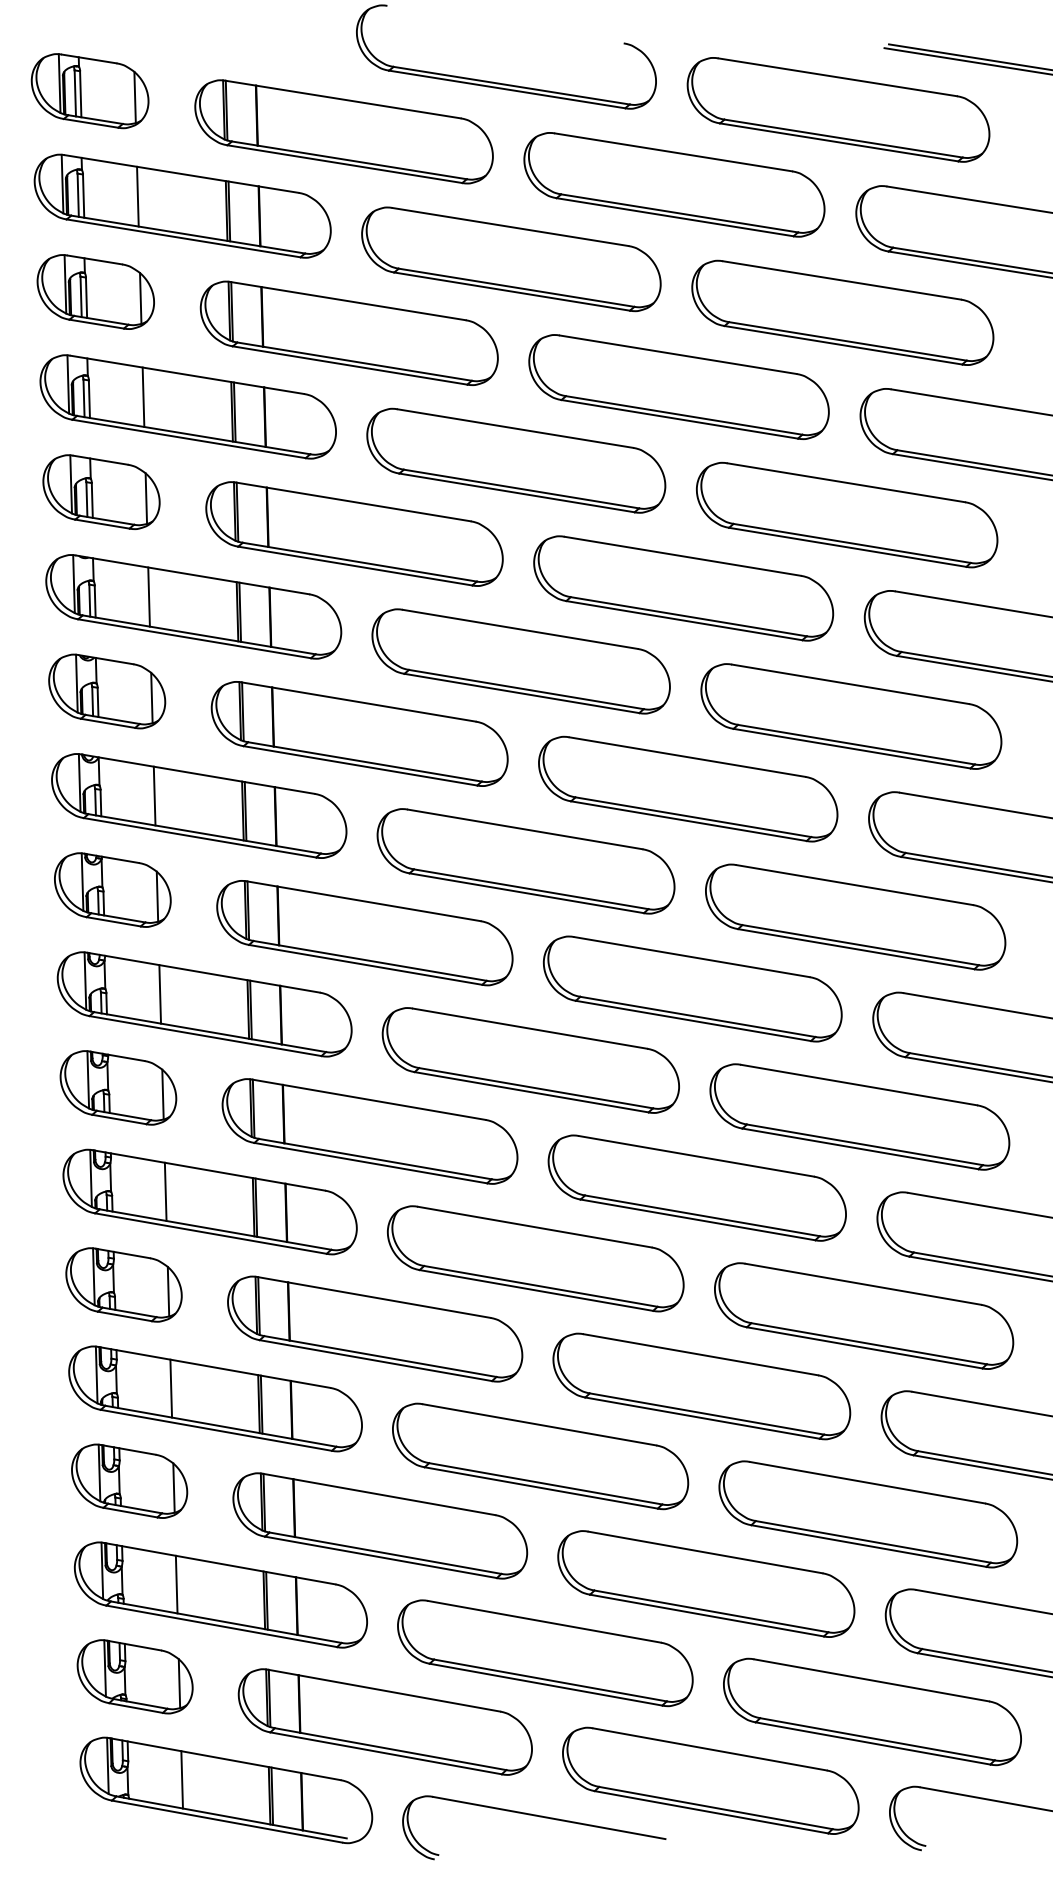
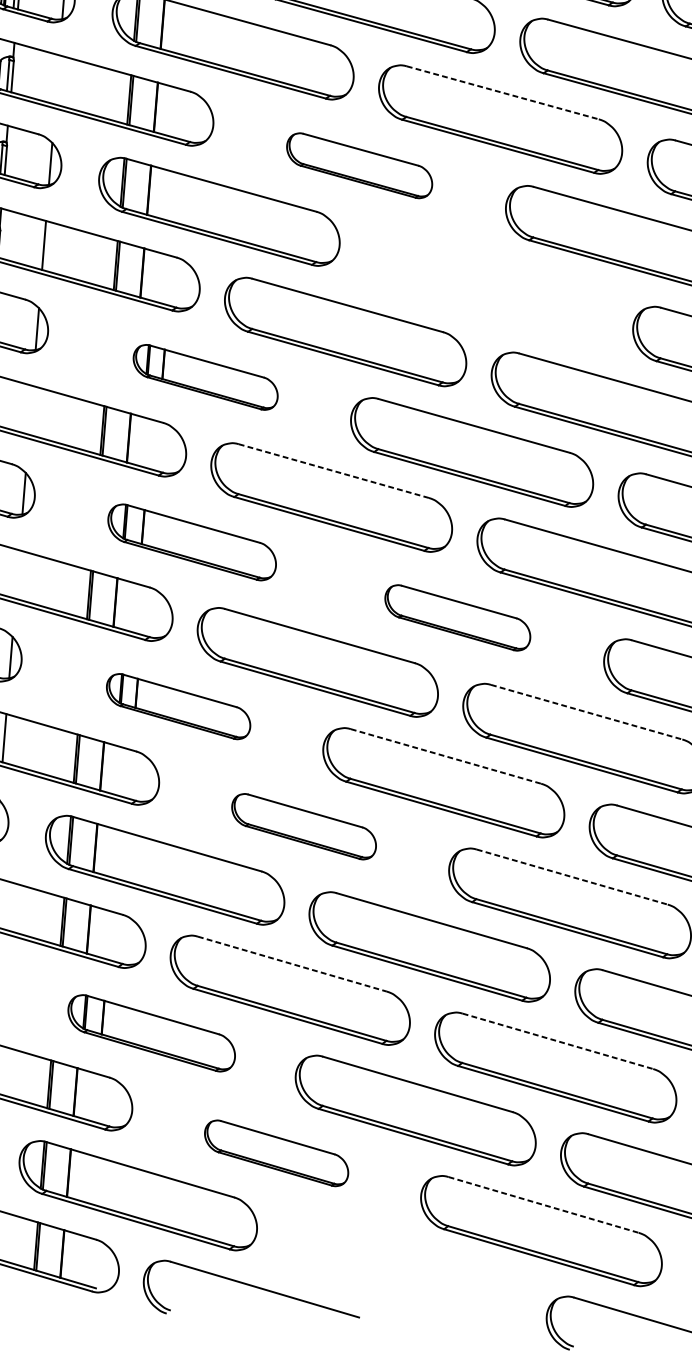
line: (678, 354) -> (503, 92), solid -> dashed
line: (143, 396) -> (57, 79), removed
part: (516, 460) -> (359, 165), size x0.6
part: (683, 588) -> (486, 286), removed
part: (359, 733) -> (205, 377), size x0.6
line: (154, 795) -> (30, 409), removed
line: (525, 829) -> (334, 471), solid -> dashed
part: (364, 933) -> (191, 542), size x0.7
part: (692, 988) -> (457, 617), size x0.6
line: (160, 994) -> (17, 574), removed
line: (859, 1085) -> (586, 712), solid -> dashed
part: (369, 1131) -> (178, 706), size x0.6
line: (696, 1156) -> (445, 756), solid -> dashed
part: (535, 1258) -> (303, 826), size x0.6
line: (863, 1284) -> (572, 877), solid -> dashed
line: (540, 1424) -> (293, 963), solid -> dashed
line: (868, 1482) -> (558, 1041), solid -> dashed
part: (380, 1525) -> (151, 1032), size x0.7
part: (545, 1653) -> (276, 1153), size x0.6
line: (872, 1680) -> (544, 1205), solid -> dashed
part: (710, 1780) -> (401, 1273), removed

